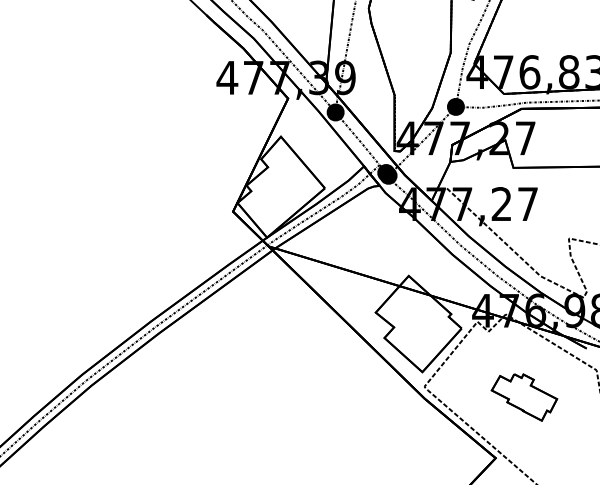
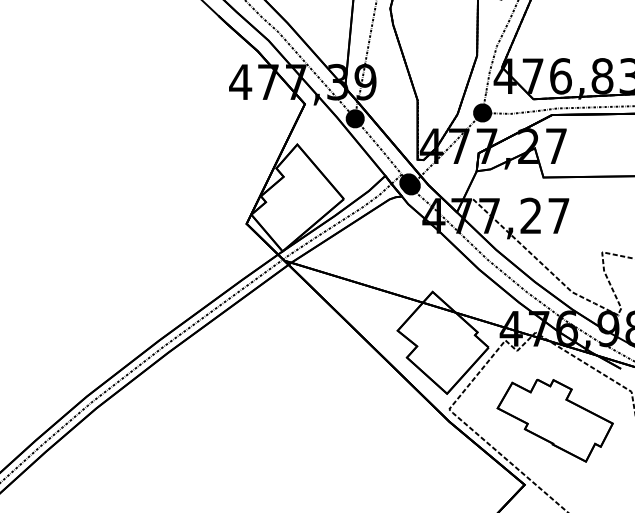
part: (523, 397) -> (554, 420), size x1.67

